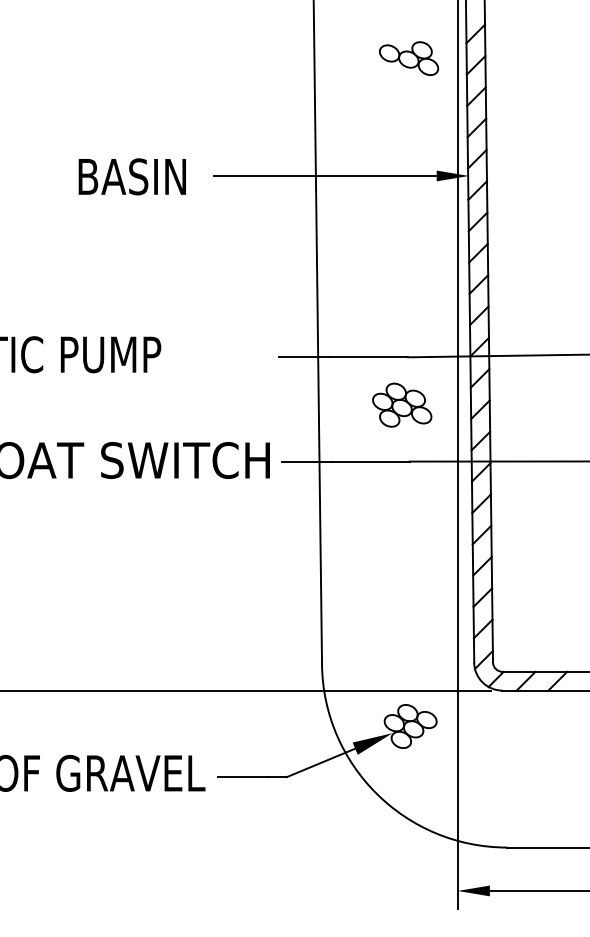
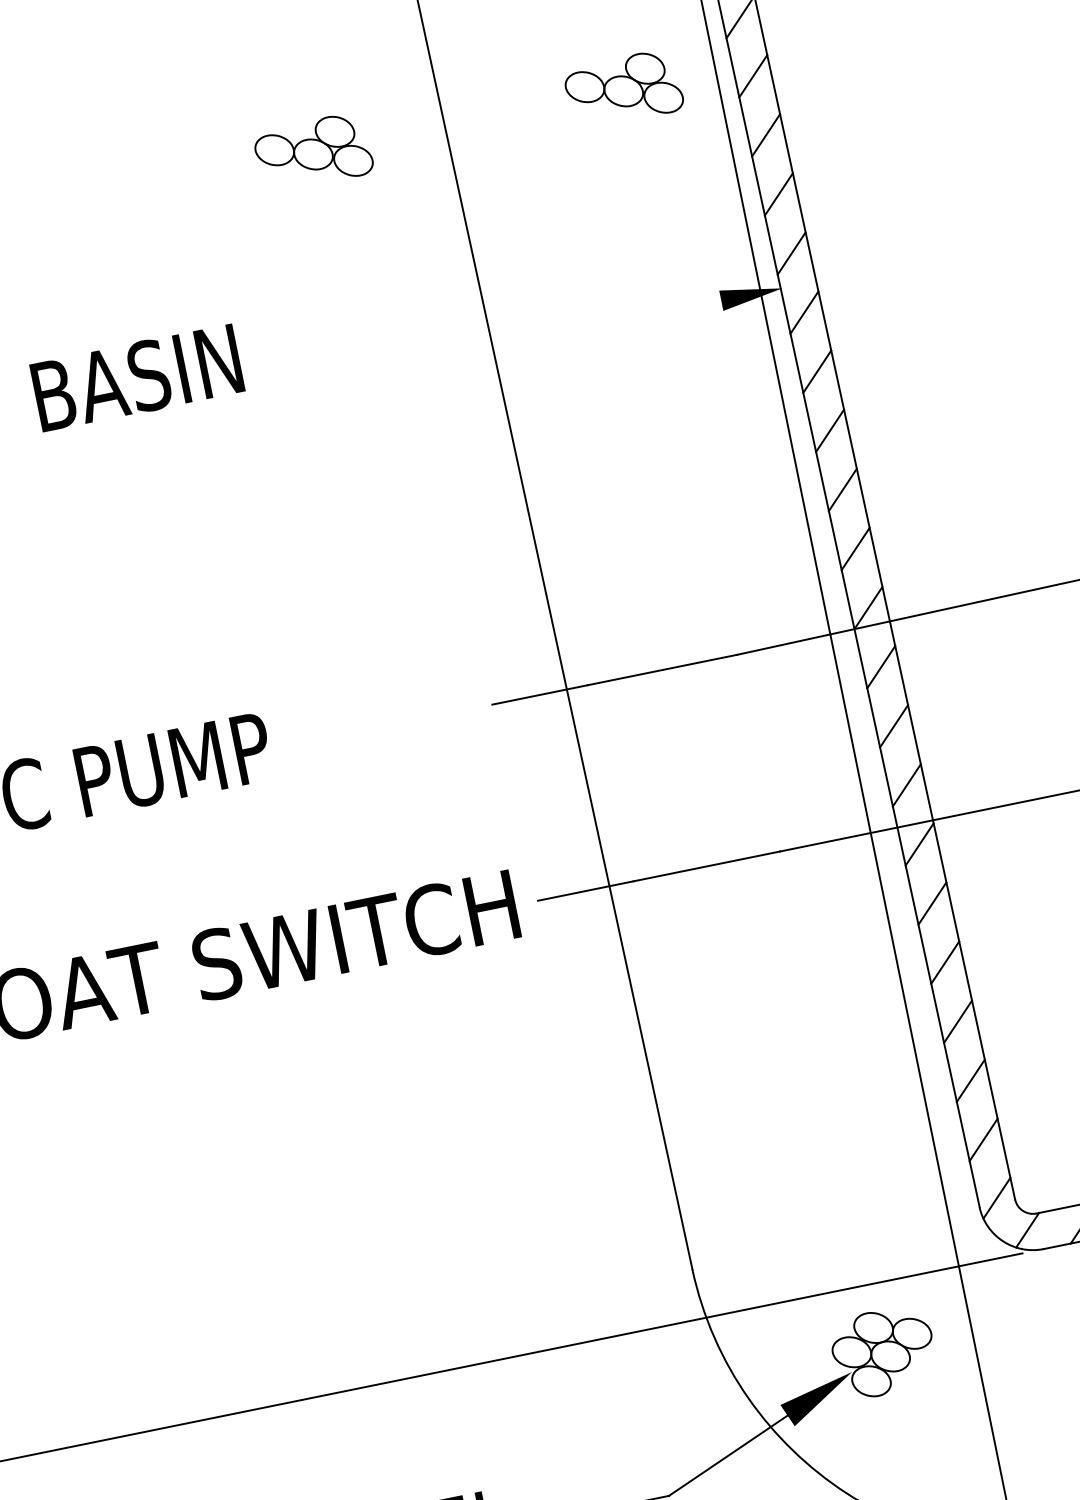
part: (245, 58) -> (314, 152), added
line: (325, 175) -> (510, 342), removed
text: (131, 176) -> (135, 377), moved
part: (402, 404) -> (744, 746), removed

